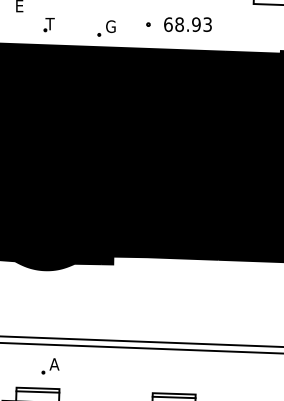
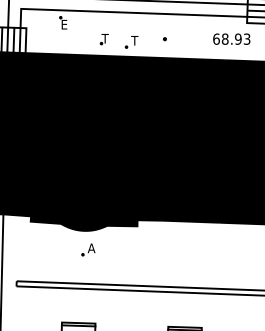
text: (187, 23) -> (231, 38), moved
part: (47, 25) -> (103, 39), moved
text: (110, 26) -> (135, 40), G -> T
part: (50, 365) -> (88, 249), moved

